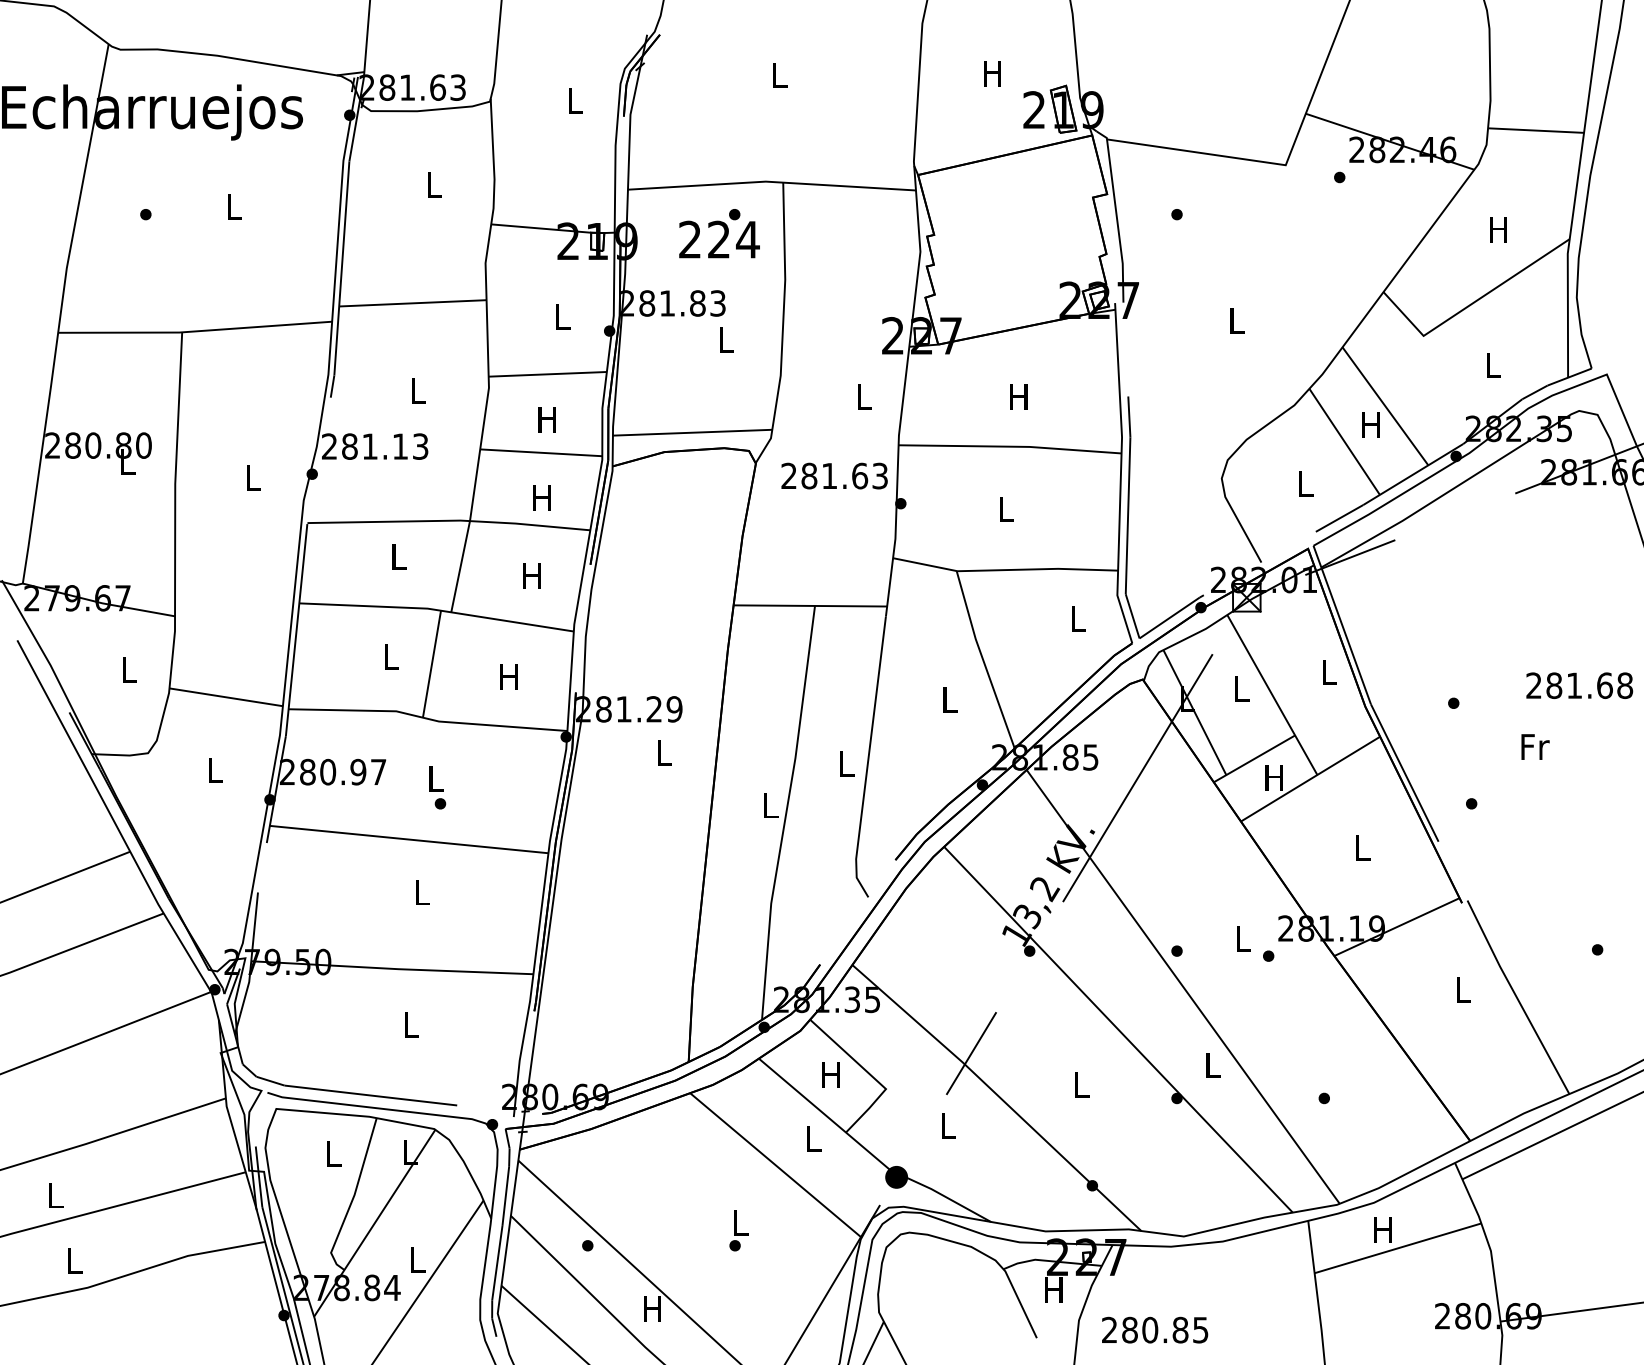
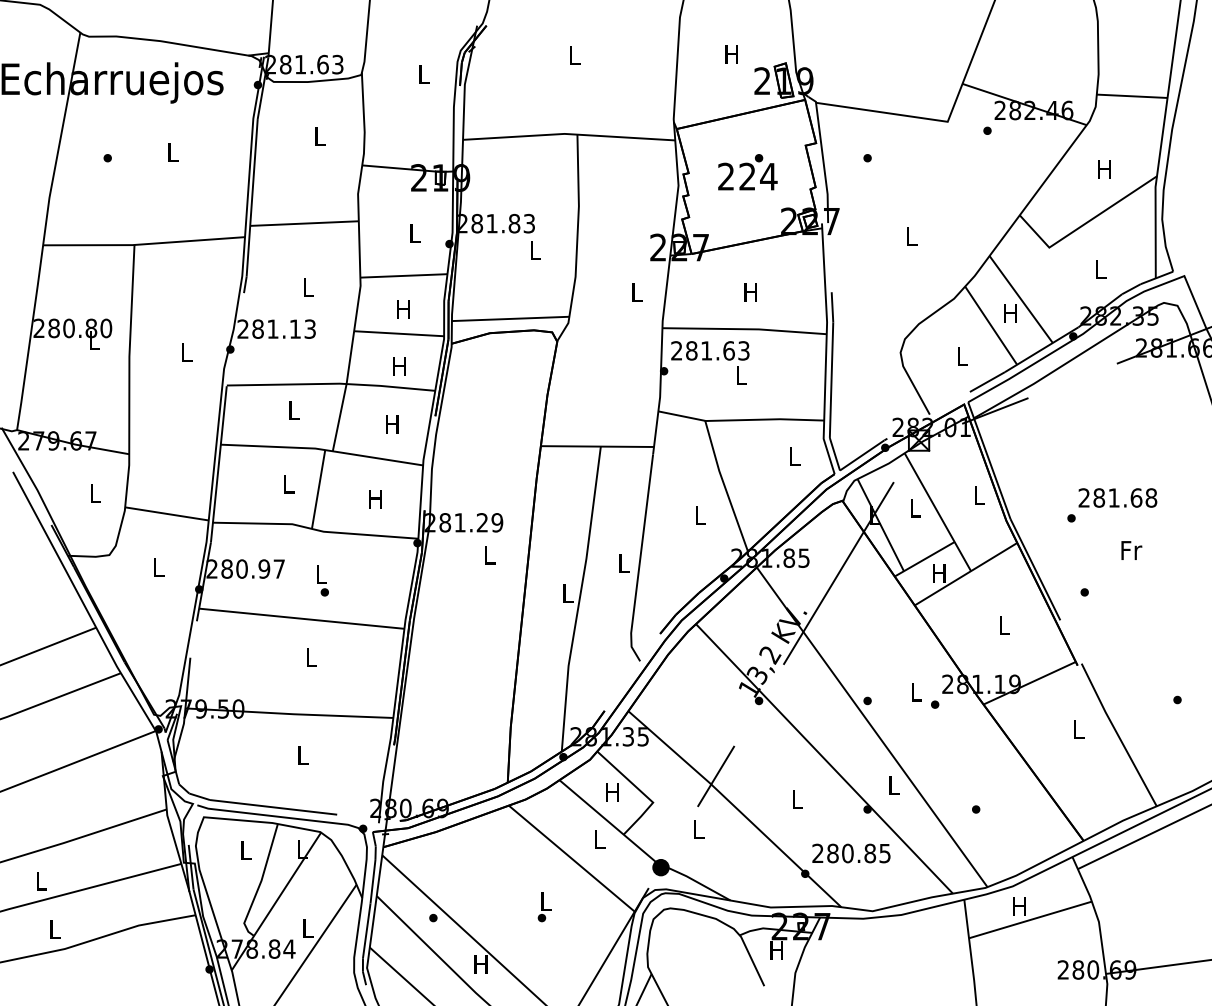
text: (719, 233) -> (747, 172), moved
text: (834, 475) -> (710, 350), moved
text: (1579, 685) -> (1117, 497), moved
text: (1155, 1329) -> (851, 853), moved

